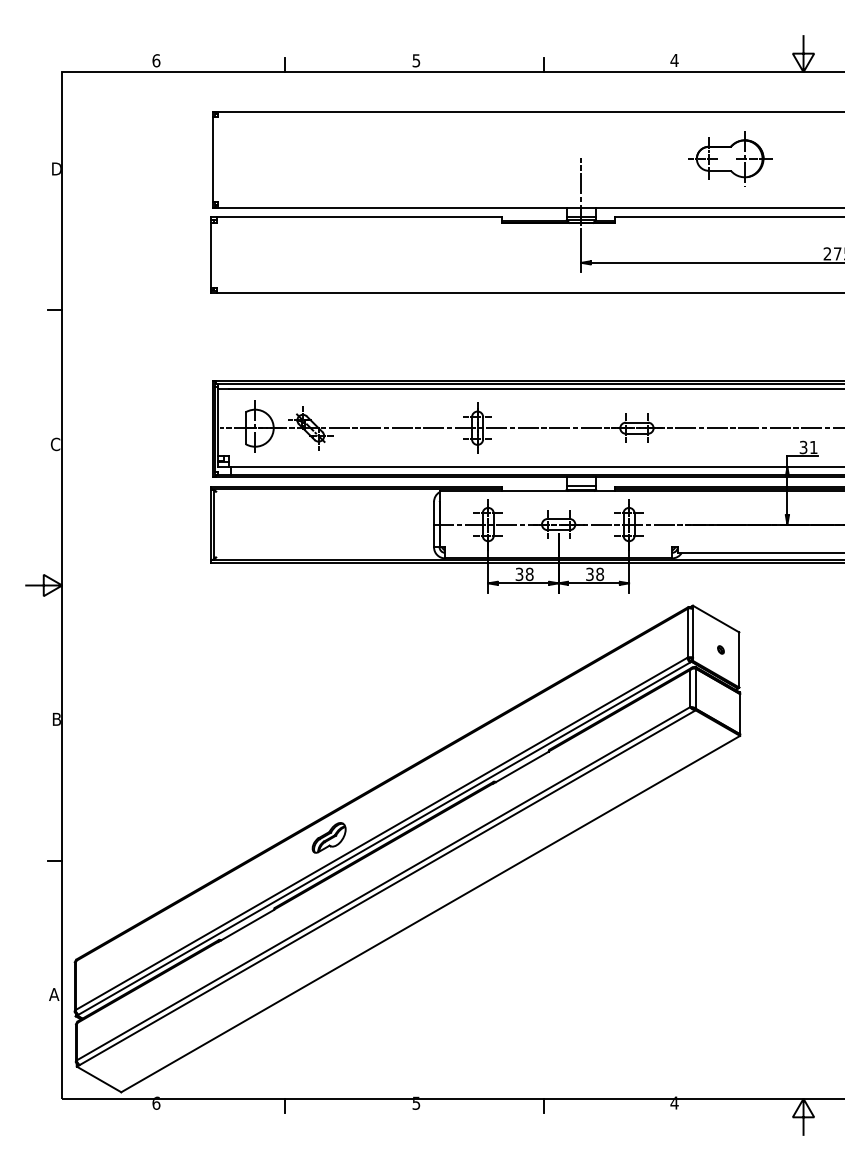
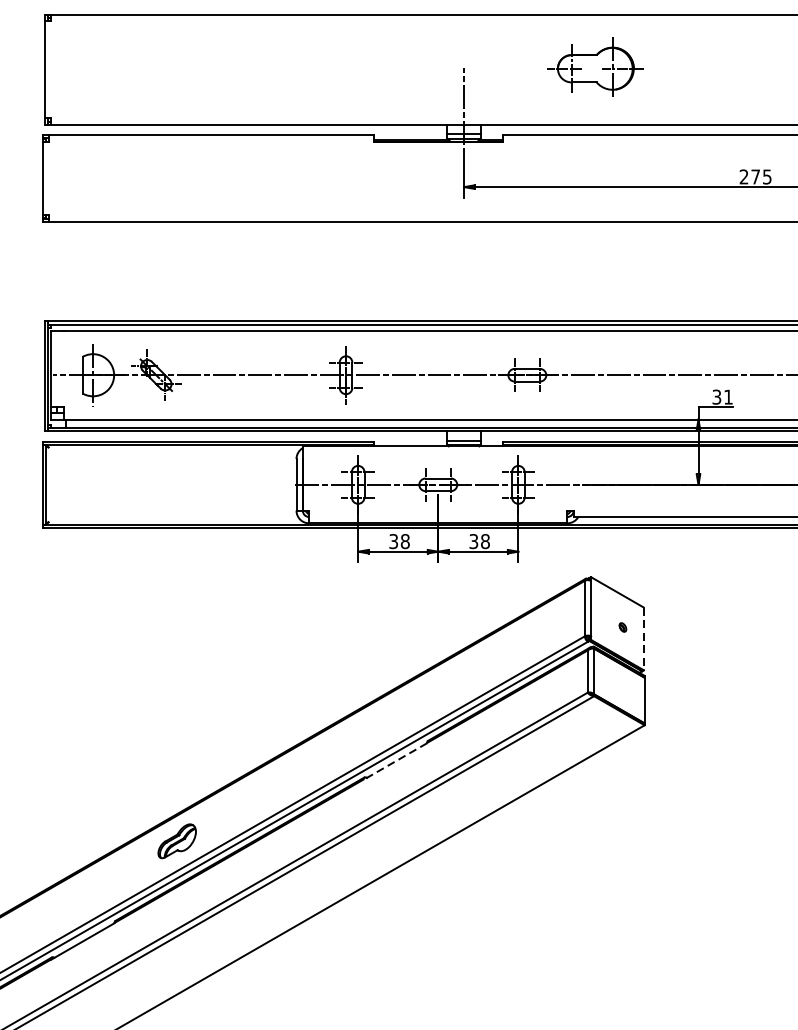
part: (730, 158) -> (596, 68), moved
line: (739, 660) -> (643, 639), solid -> dashed
line: (520, 768) -> (394, 762), solid -> dashed

